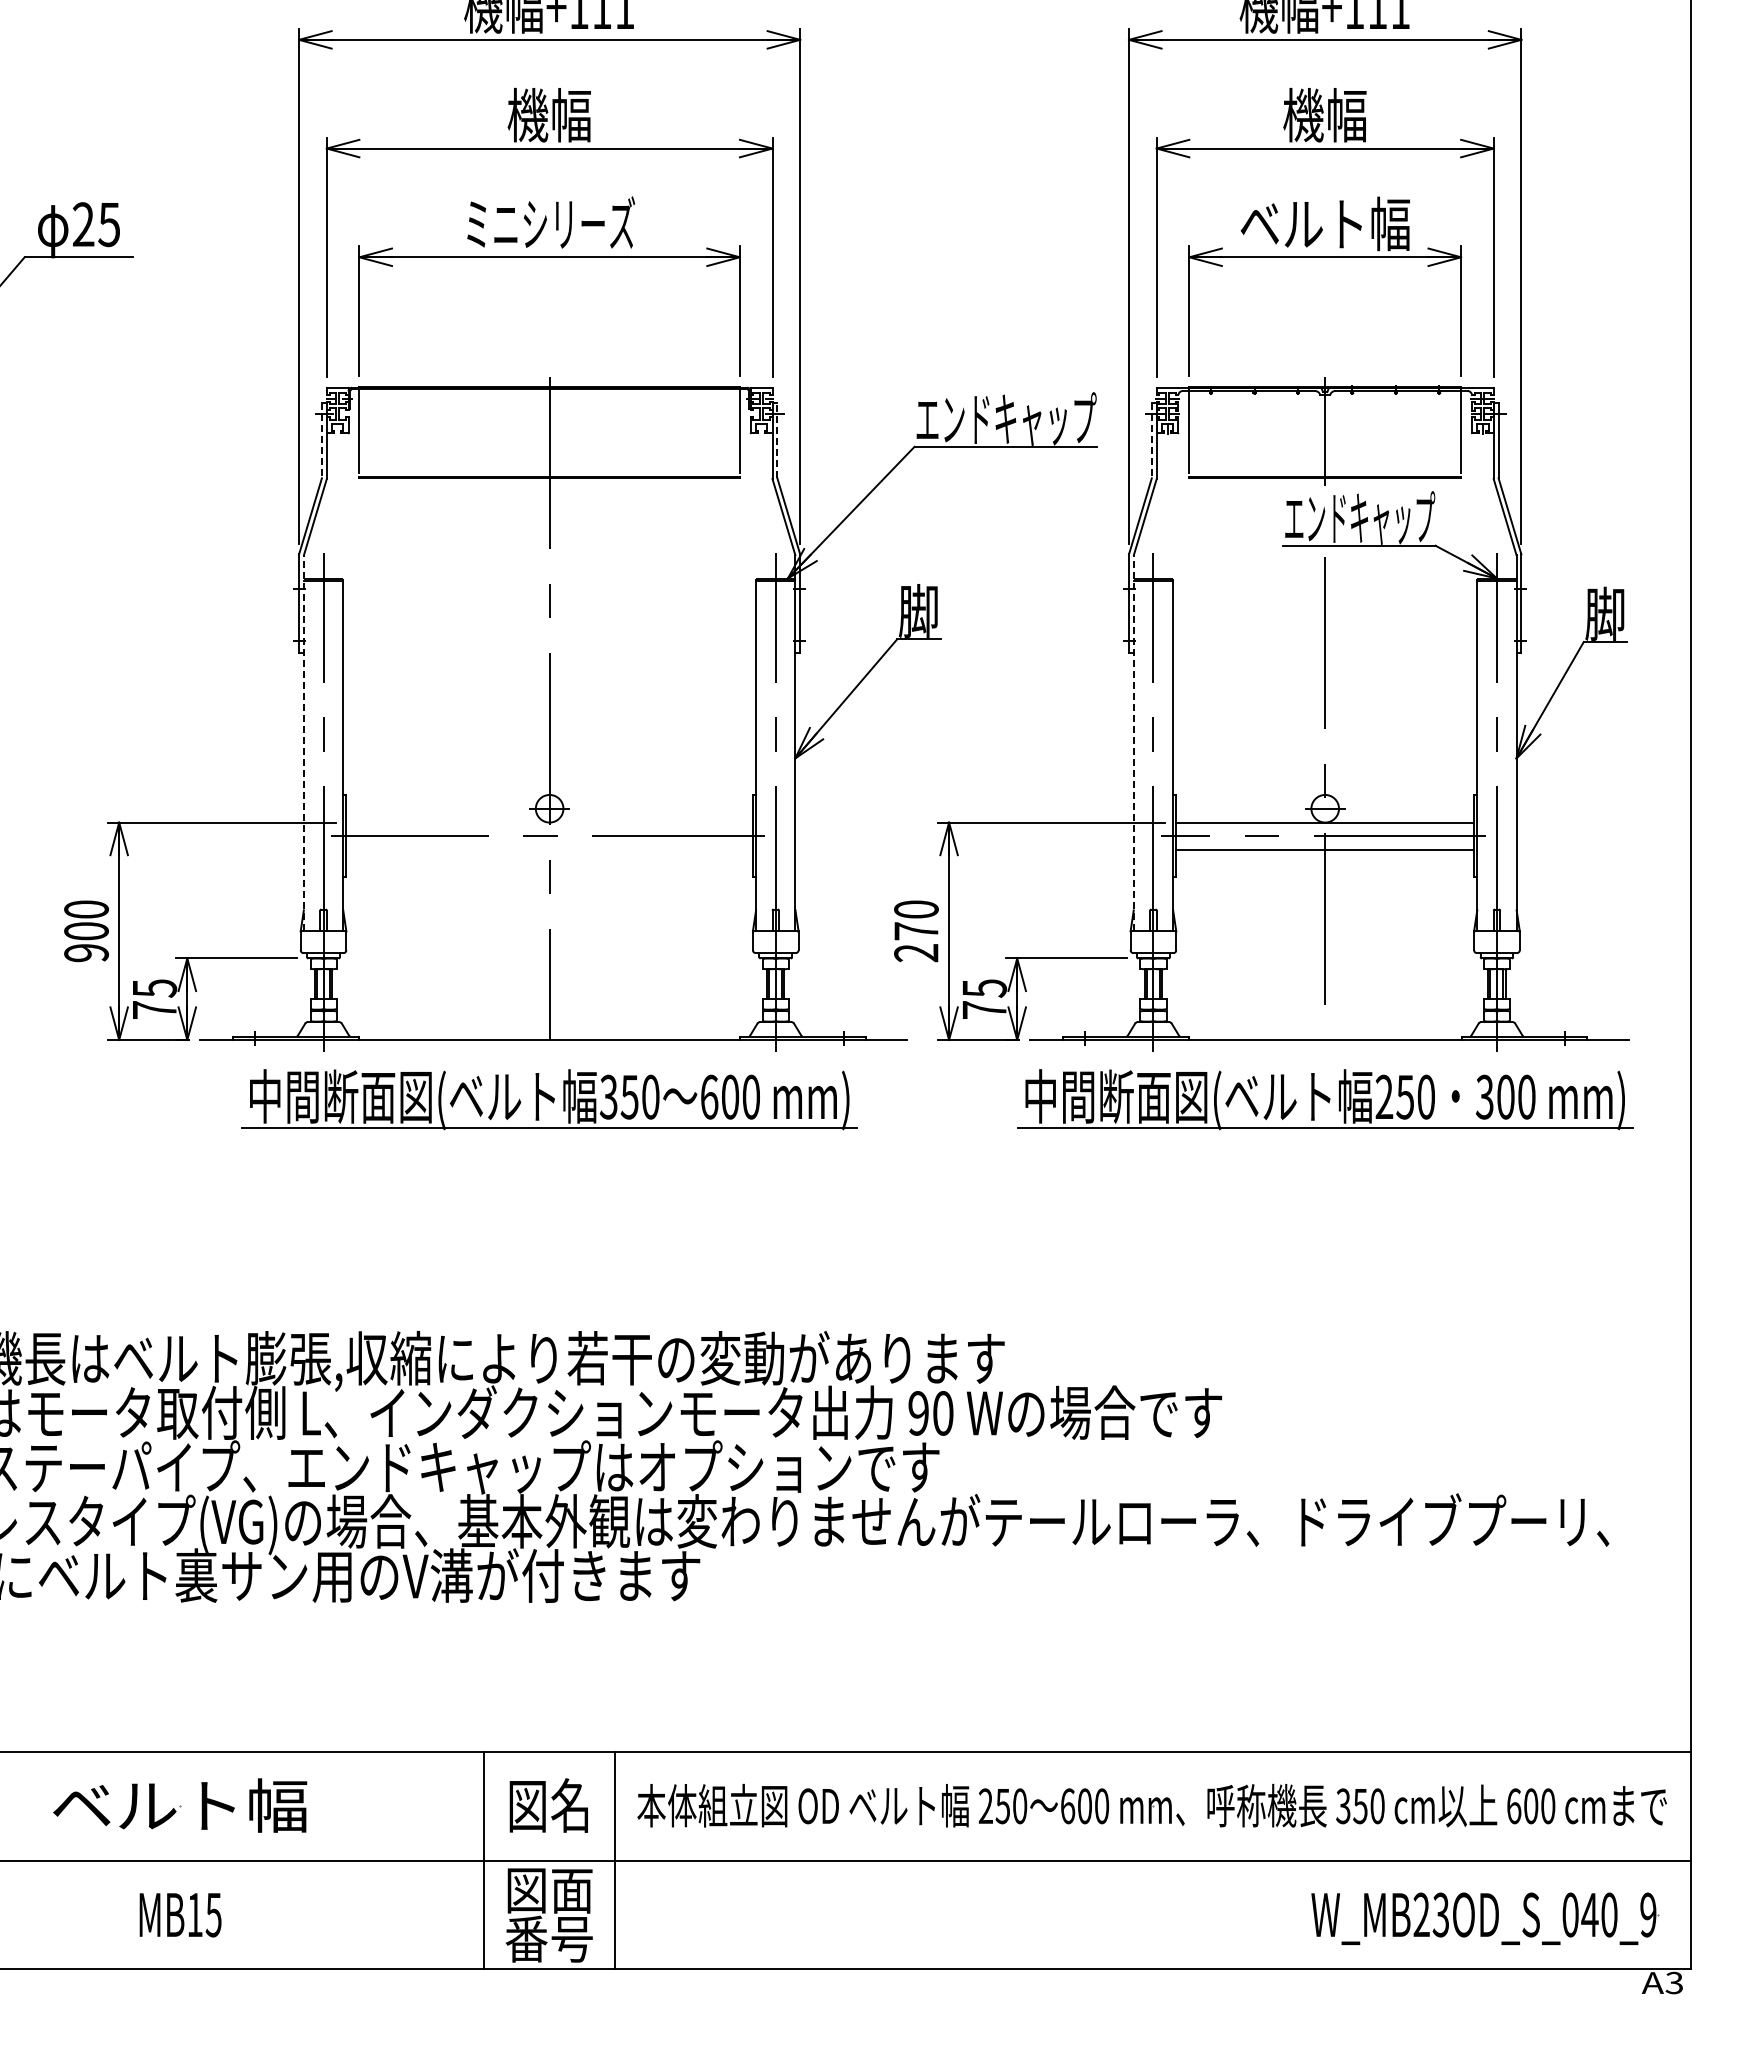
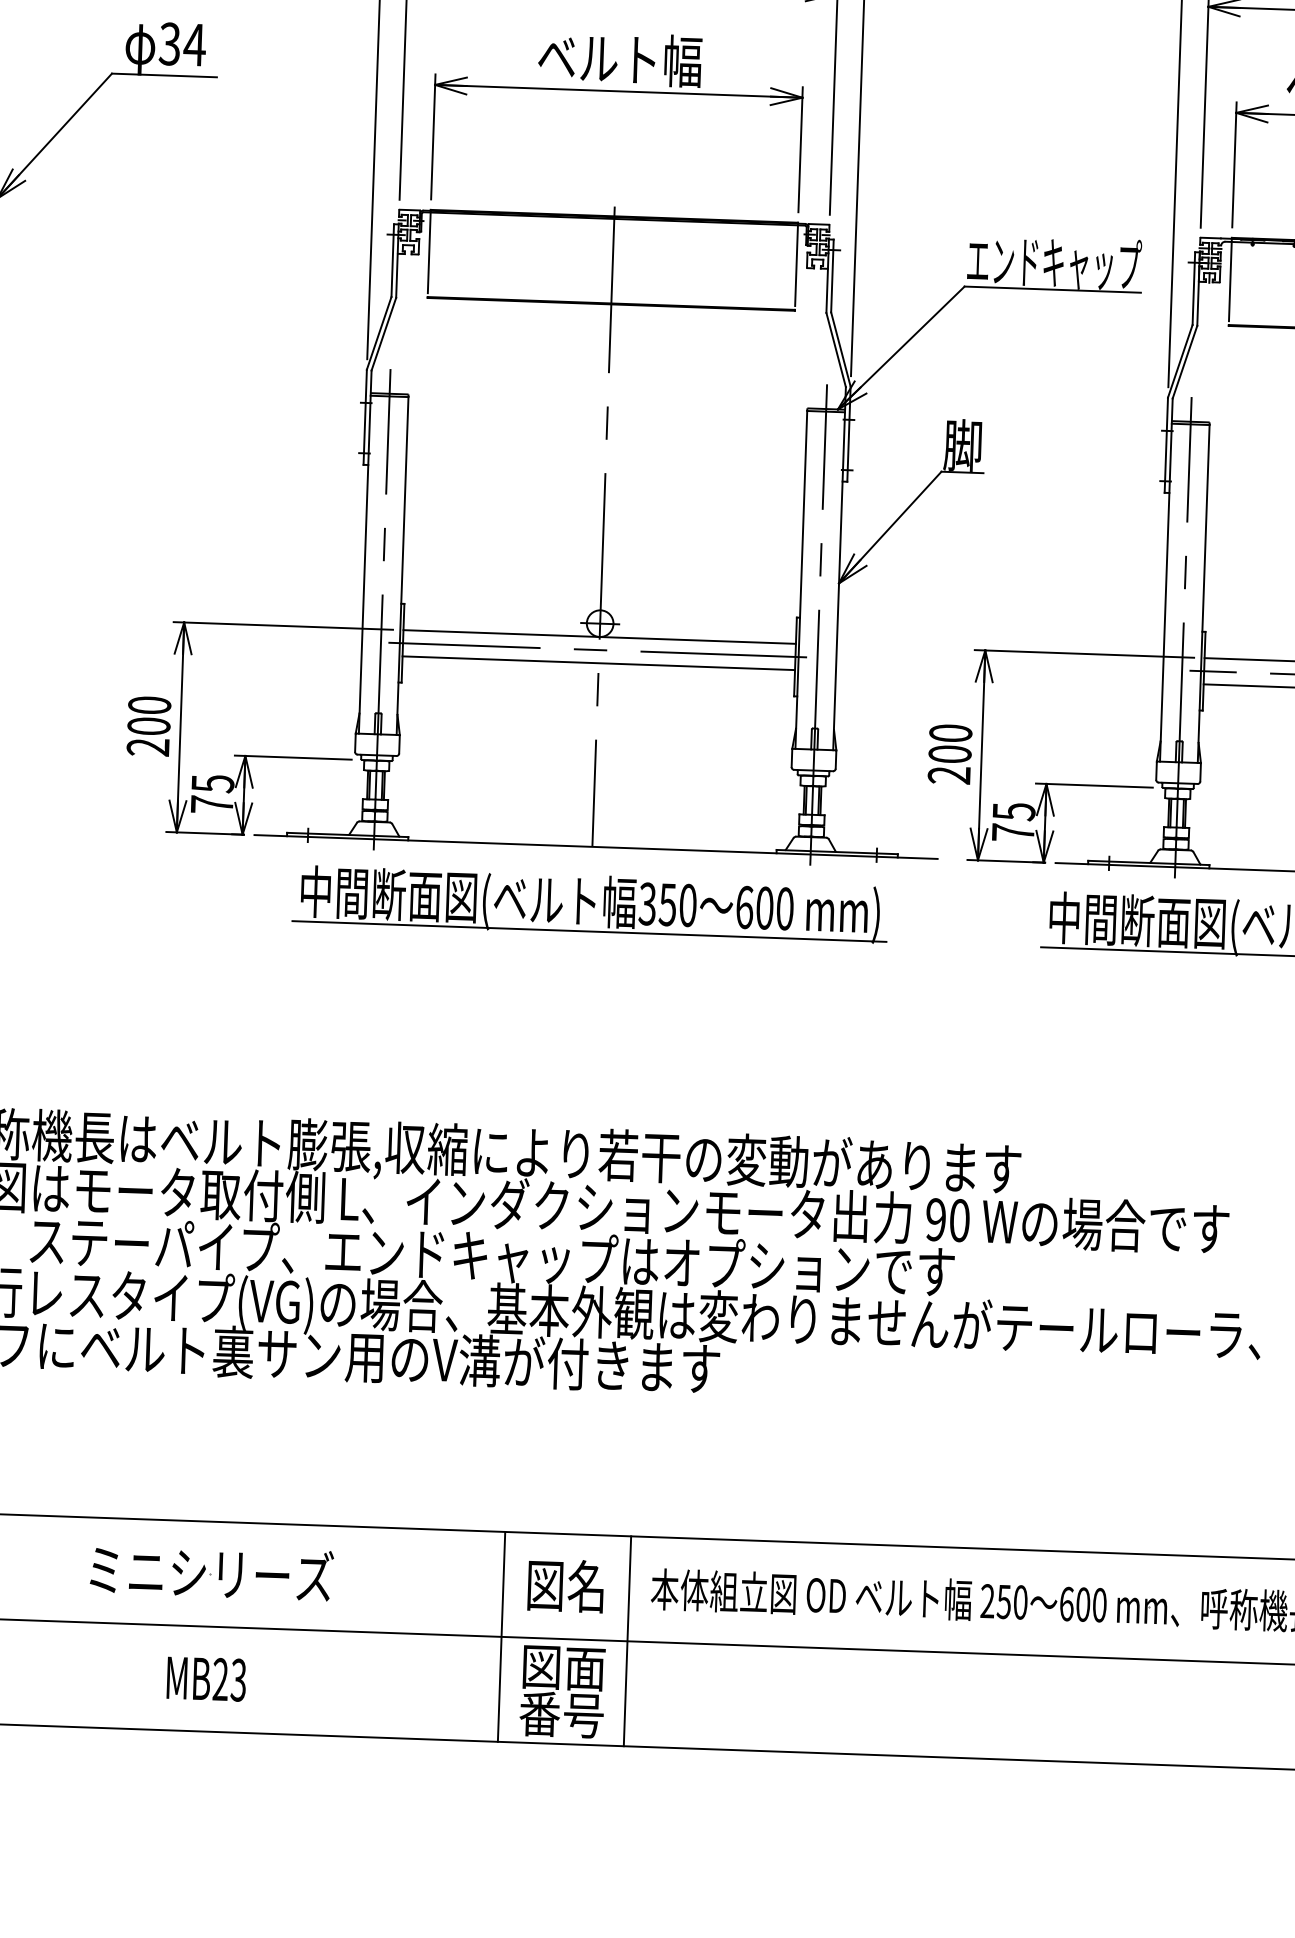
text: (550, 223) -> (620, 58), ミニシリーズ -> ベルト幅
text: (96, 224) -> (182, 44), 25 -> 34
line: (321, 440) -> (392, 260), dashed -> solid
line: (777, 440) -> (832, 275), dashed -> solid
line: (1151, 440) -> (1193, 288), dashed -> solid
line: (303, 742) -> (364, 551), dashed -> solid
line: (1133, 742) -> (1166, 579), dashed -> solid
line: (549, 822) -> (599, 636), added
line: (549, 849) -> (598, 662), added
text: (916, 931) -> (950, 754), 270 -> 200
text: (86, 953) -> (148, 747), 900 -> 200
text: (180, 1805) -> (210, 1573), ベルト幅 -> ミニシリーズ
text: (204, 1914) -> (229, 1679), MB15 -> MB23

